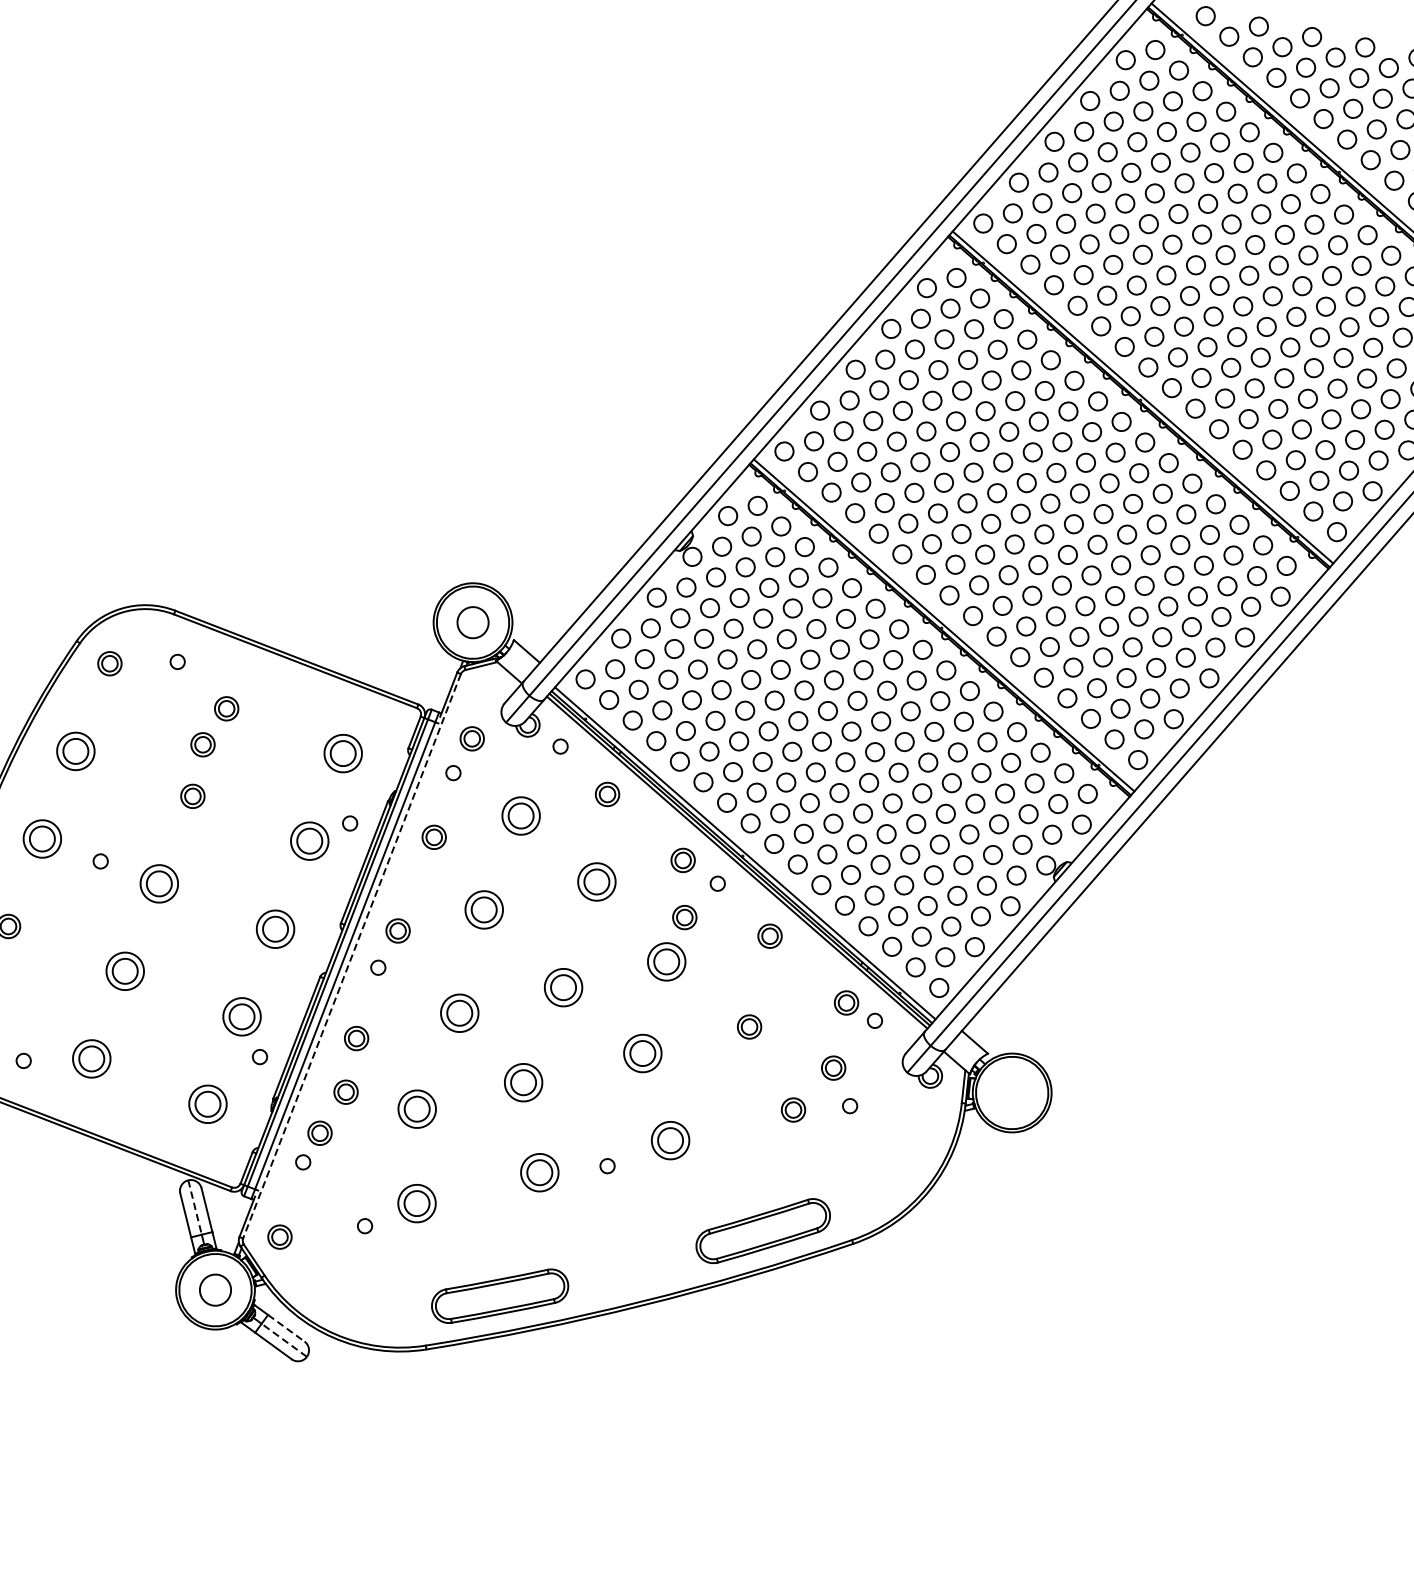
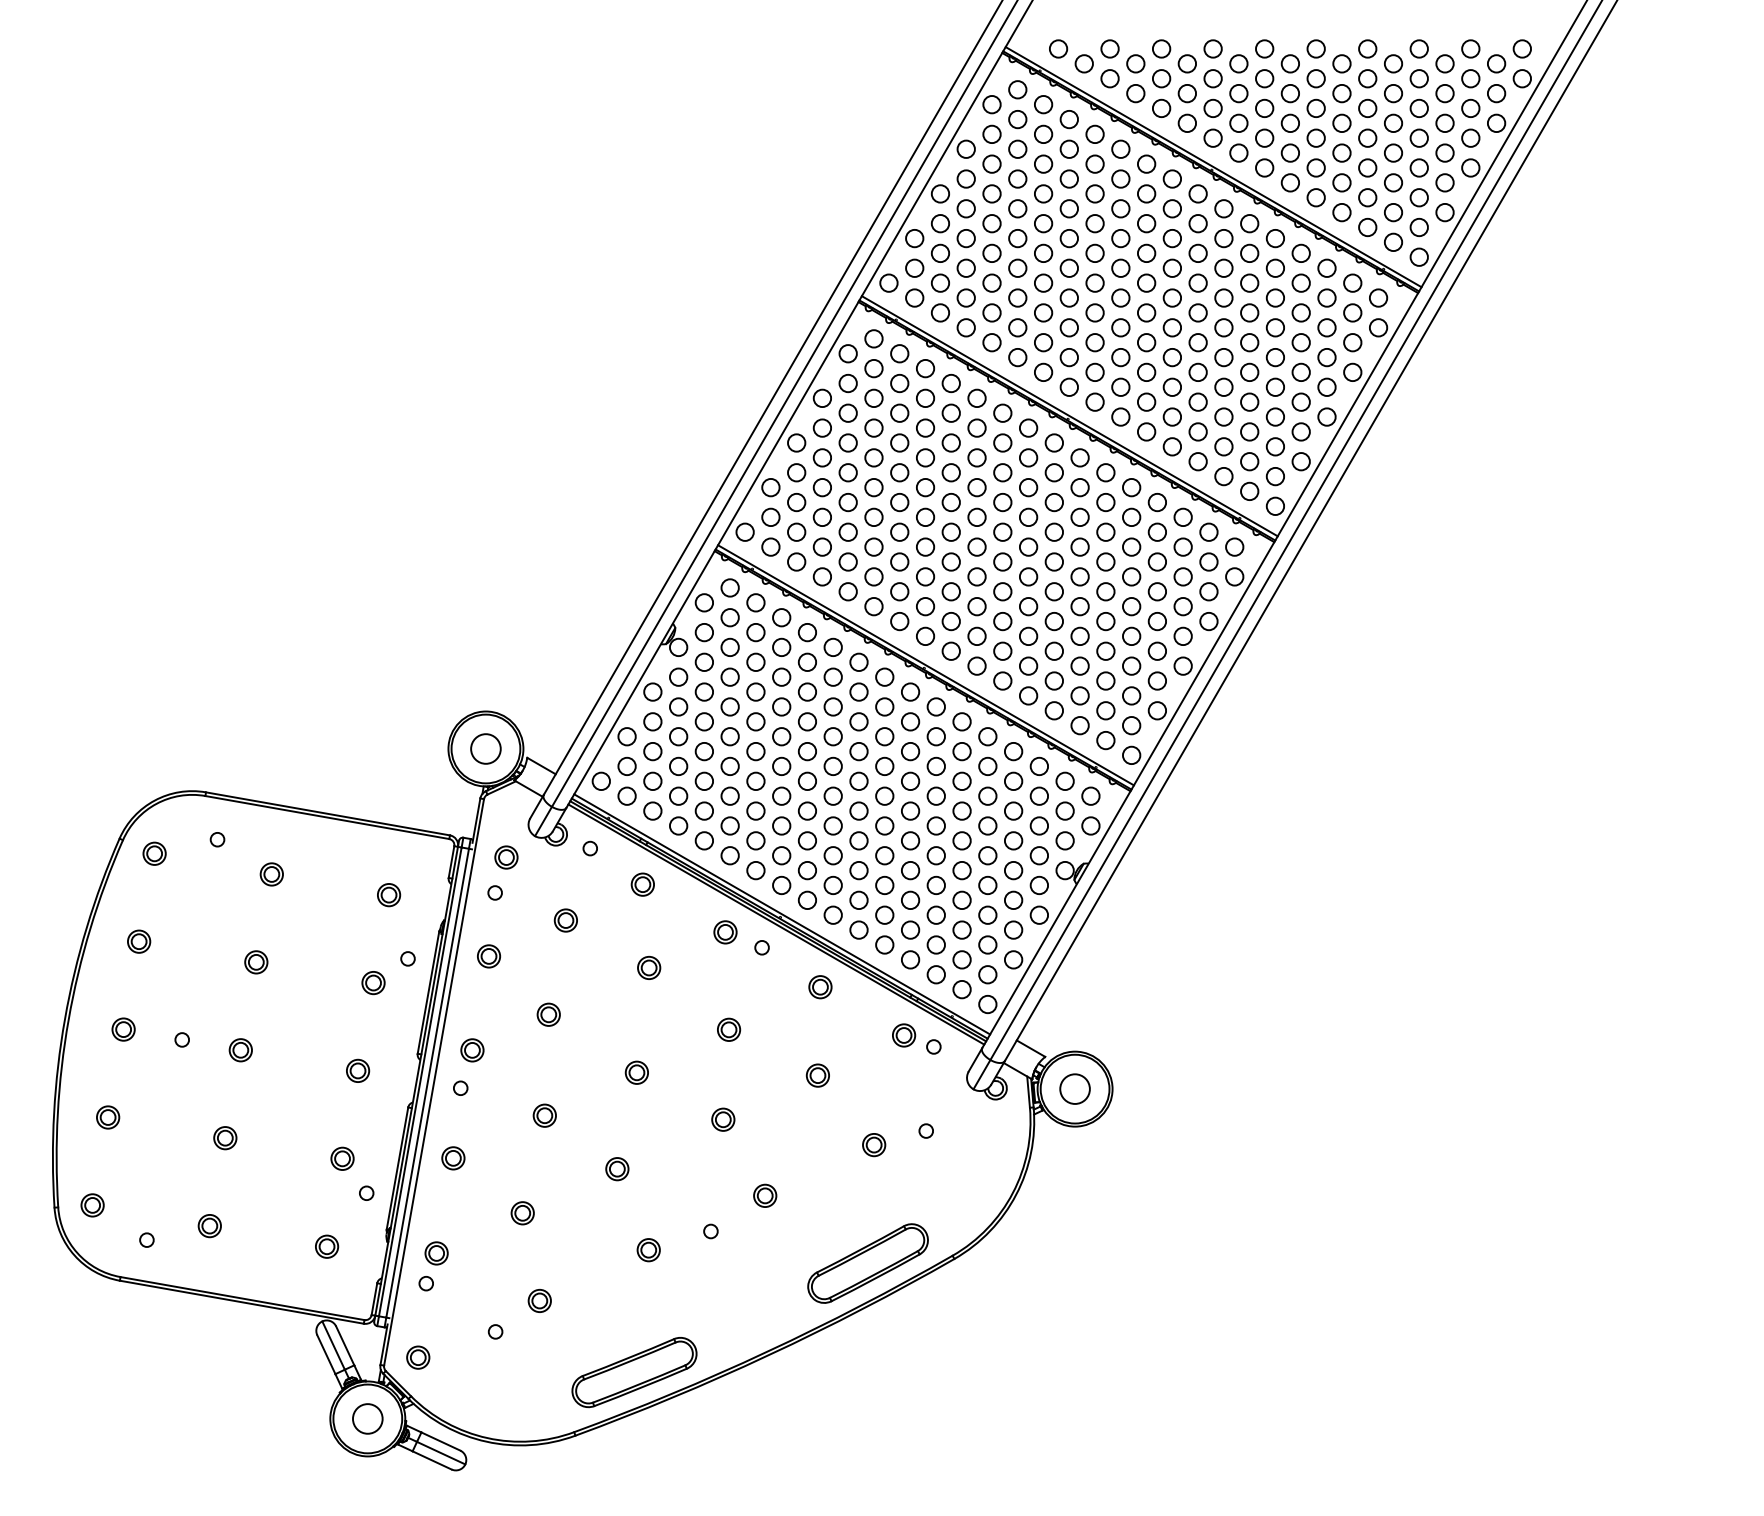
part: (203, 744) -> (256, 912), removed
part: (76, 751) -> (139, 941), size x0.62
part: (343, 754) -> (389, 895), size x0.62
part: (520, 815) -> (565, 920), size x0.62
part: (42, 838) -> (123, 1029), size x0.62
part: (309, 841) -> (373, 983), size x0.62
part: (597, 881) -> (649, 967), size x0.62
part: (158, 884) -> (240, 1050), size x0.62
part: (483, 909) -> (548, 1014), size x0.62
part: (684, 917) -> (737, 985), removed
part: (276, 928) -> (358, 1070), size x0.62
line: (352, 956) -> (434, 1082), dashed -> solid
part: (667, 961) -> (729, 1029), size x0.62
part: (125, 971) -> (225, 1138), size x0.62
part: (562, 987) -> (636, 1072), size x0.62
part: (459, 1012) -> (544, 1115), size x0.62
part: (242, 1016) -> (342, 1158), size x0.62
part: (643, 1053) -> (723, 1119), size x0.62
part: (91, 1059) -> (209, 1226), size x0.62
part: (833, 1067) -> (903, 1098), removed
part: (523, 1083) -> (617, 1169), size x0.62
part: (346, 1092) -> (453, 1210), removed
circle: (1011, 1092) -> (1074, 1088), added
part: (208, 1104) -> (327, 1246), size x0.62
part: (416, 1109) -> (522, 1213), size x0.62
part: (671, 1140) -> (765, 1195), size x0.62
part: (539, 1173) -> (648, 1250), size x0.62
part: (416, 1202) -> (539, 1300), size x0.62
line: (194, 1207) -> (333, 1345), dashed -> solid
line: (286, 1328) -> (441, 1441), dashed -> solid
line: (284, 1340) -> (441, 1453), dashed -> solid

